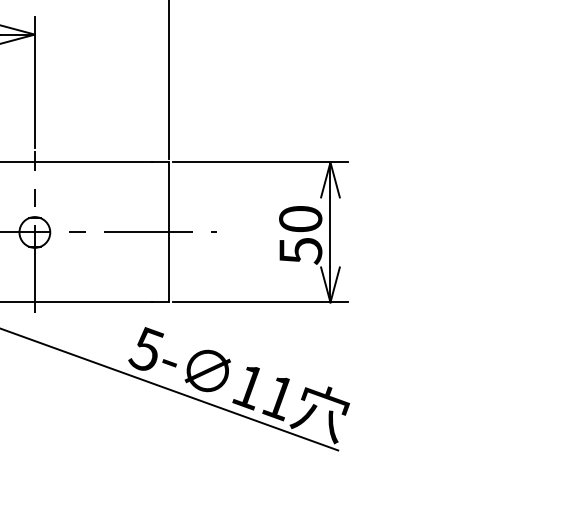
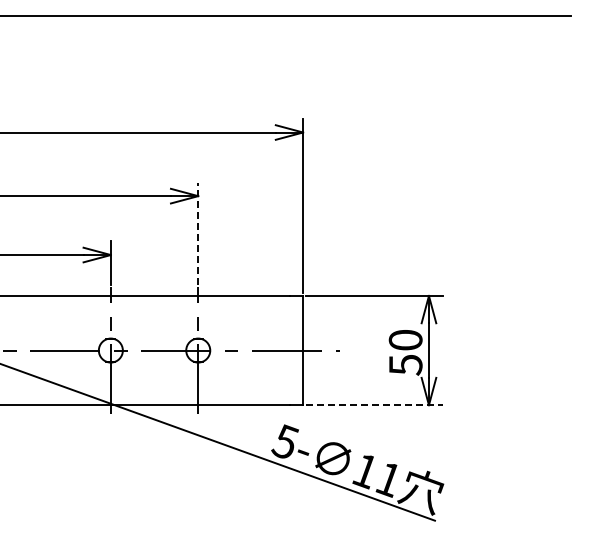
line: (35, 82) -> (198, 233), solid -> dashed
line: (260, 302) -> (374, 405), solid -> dashed

